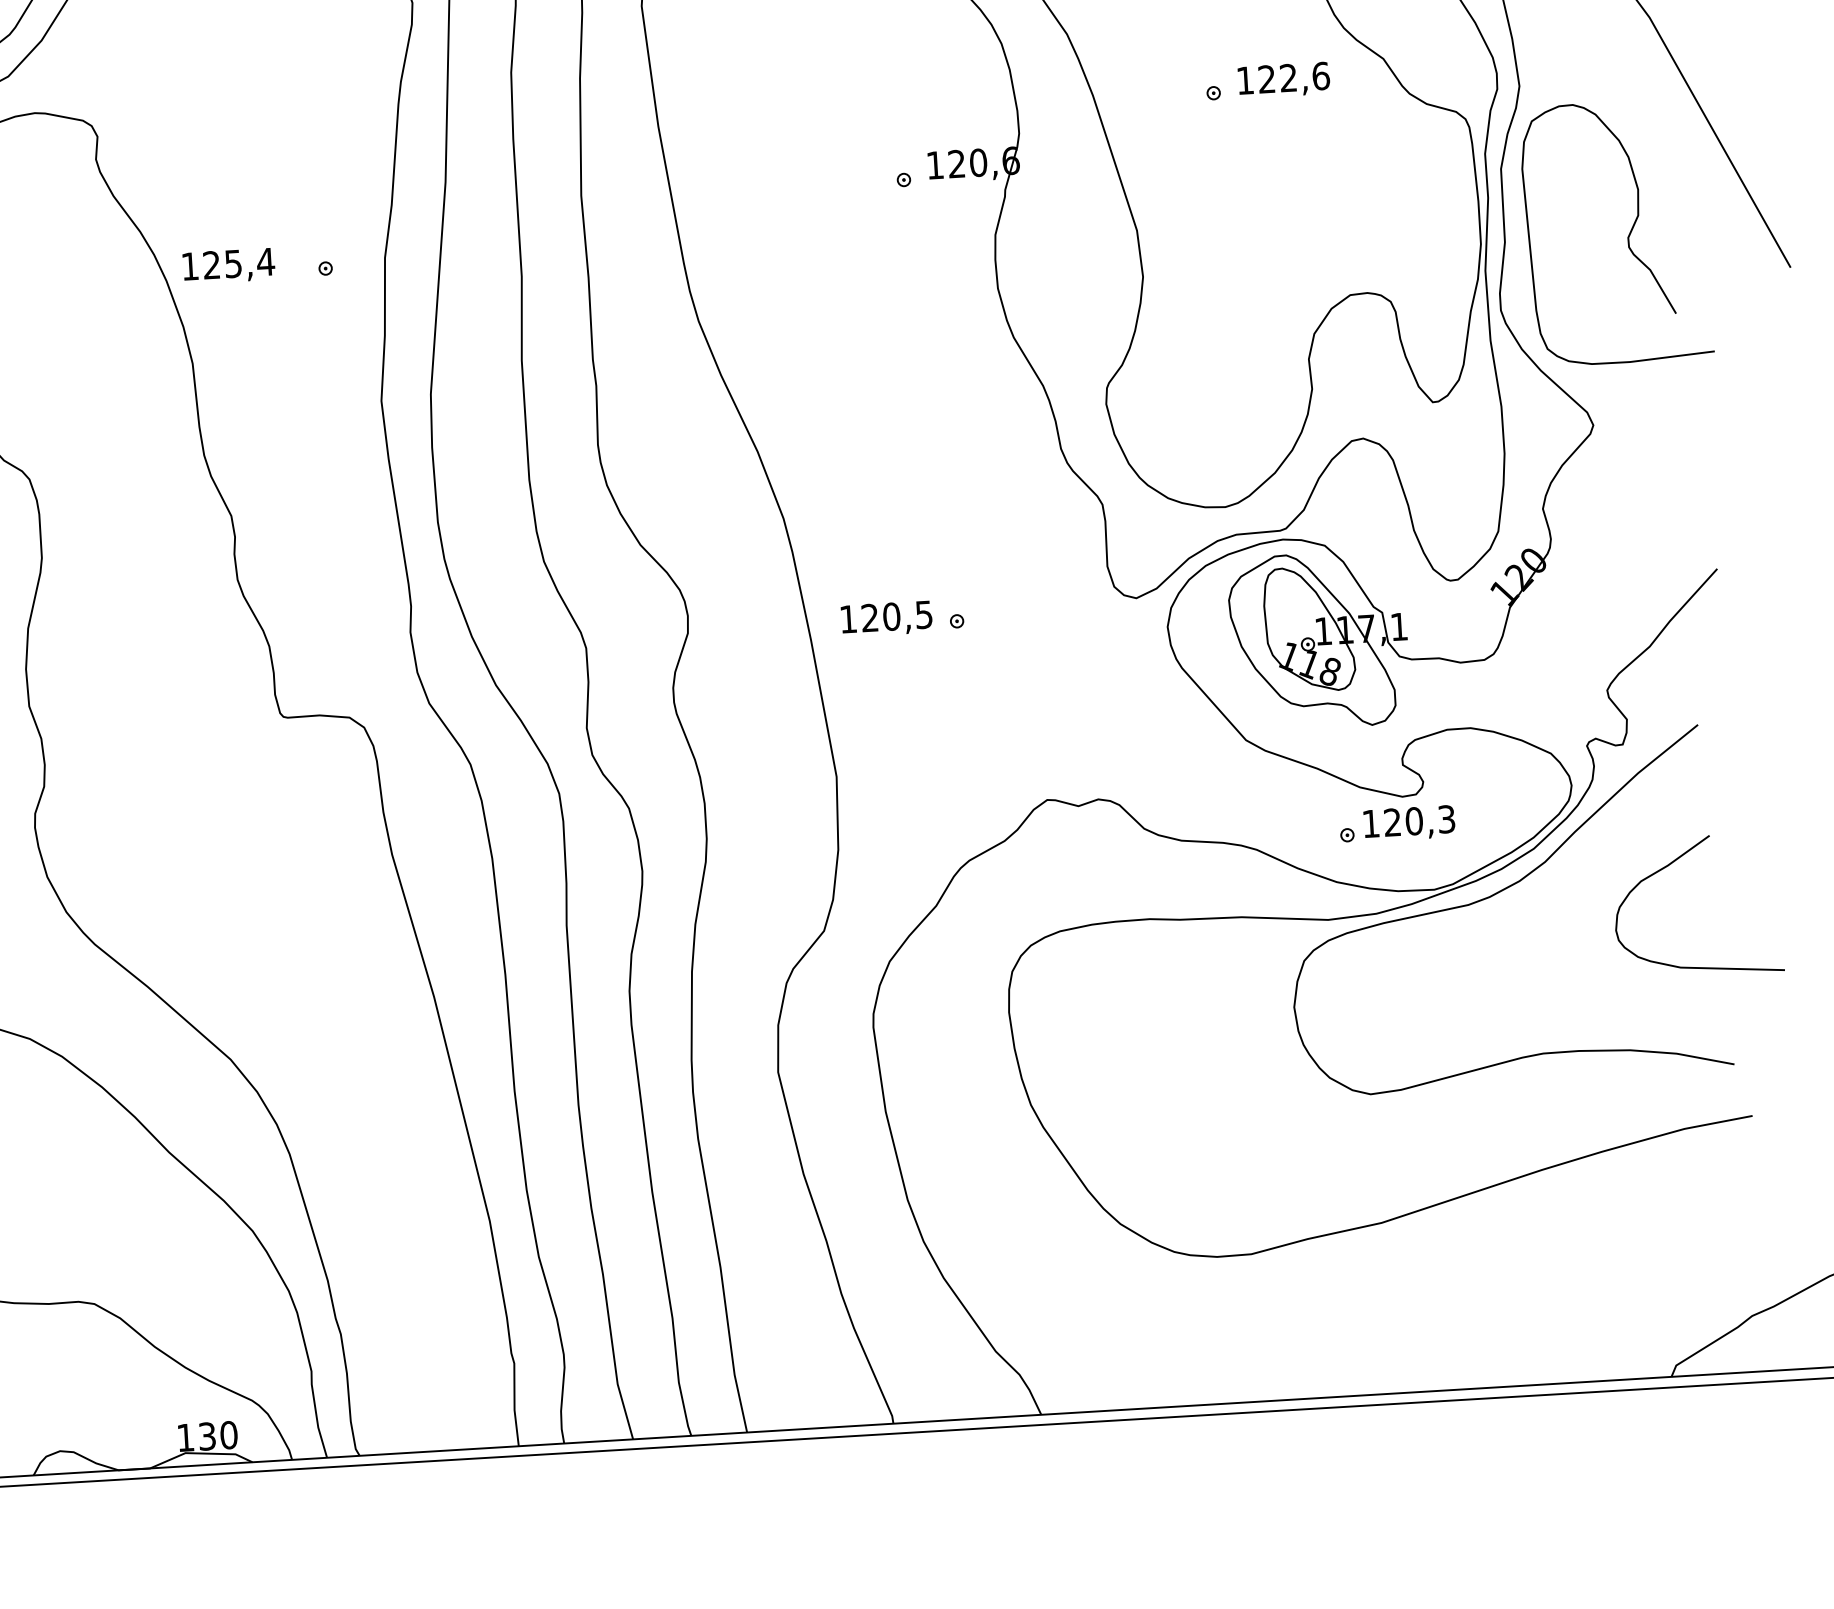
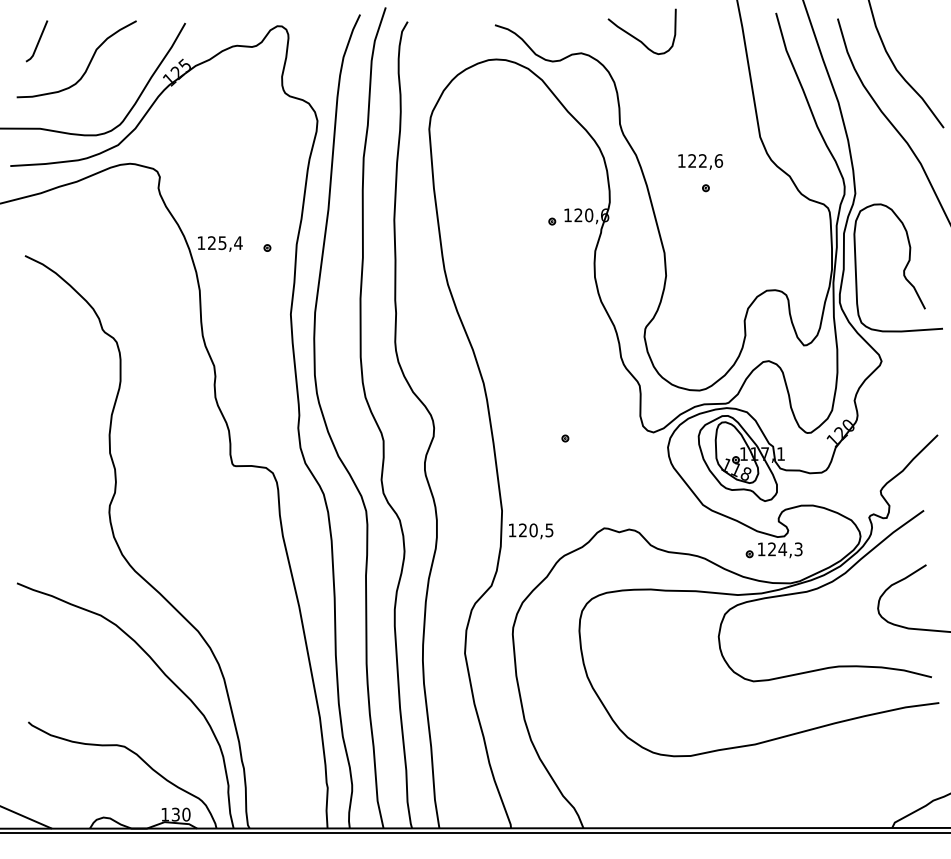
text: (1283, 79) -> (700, 161), moved
text: (887, 619) -> (531, 531), moved
text: (1413, 821) -> (782, 549), 120,3 -> 124,3

